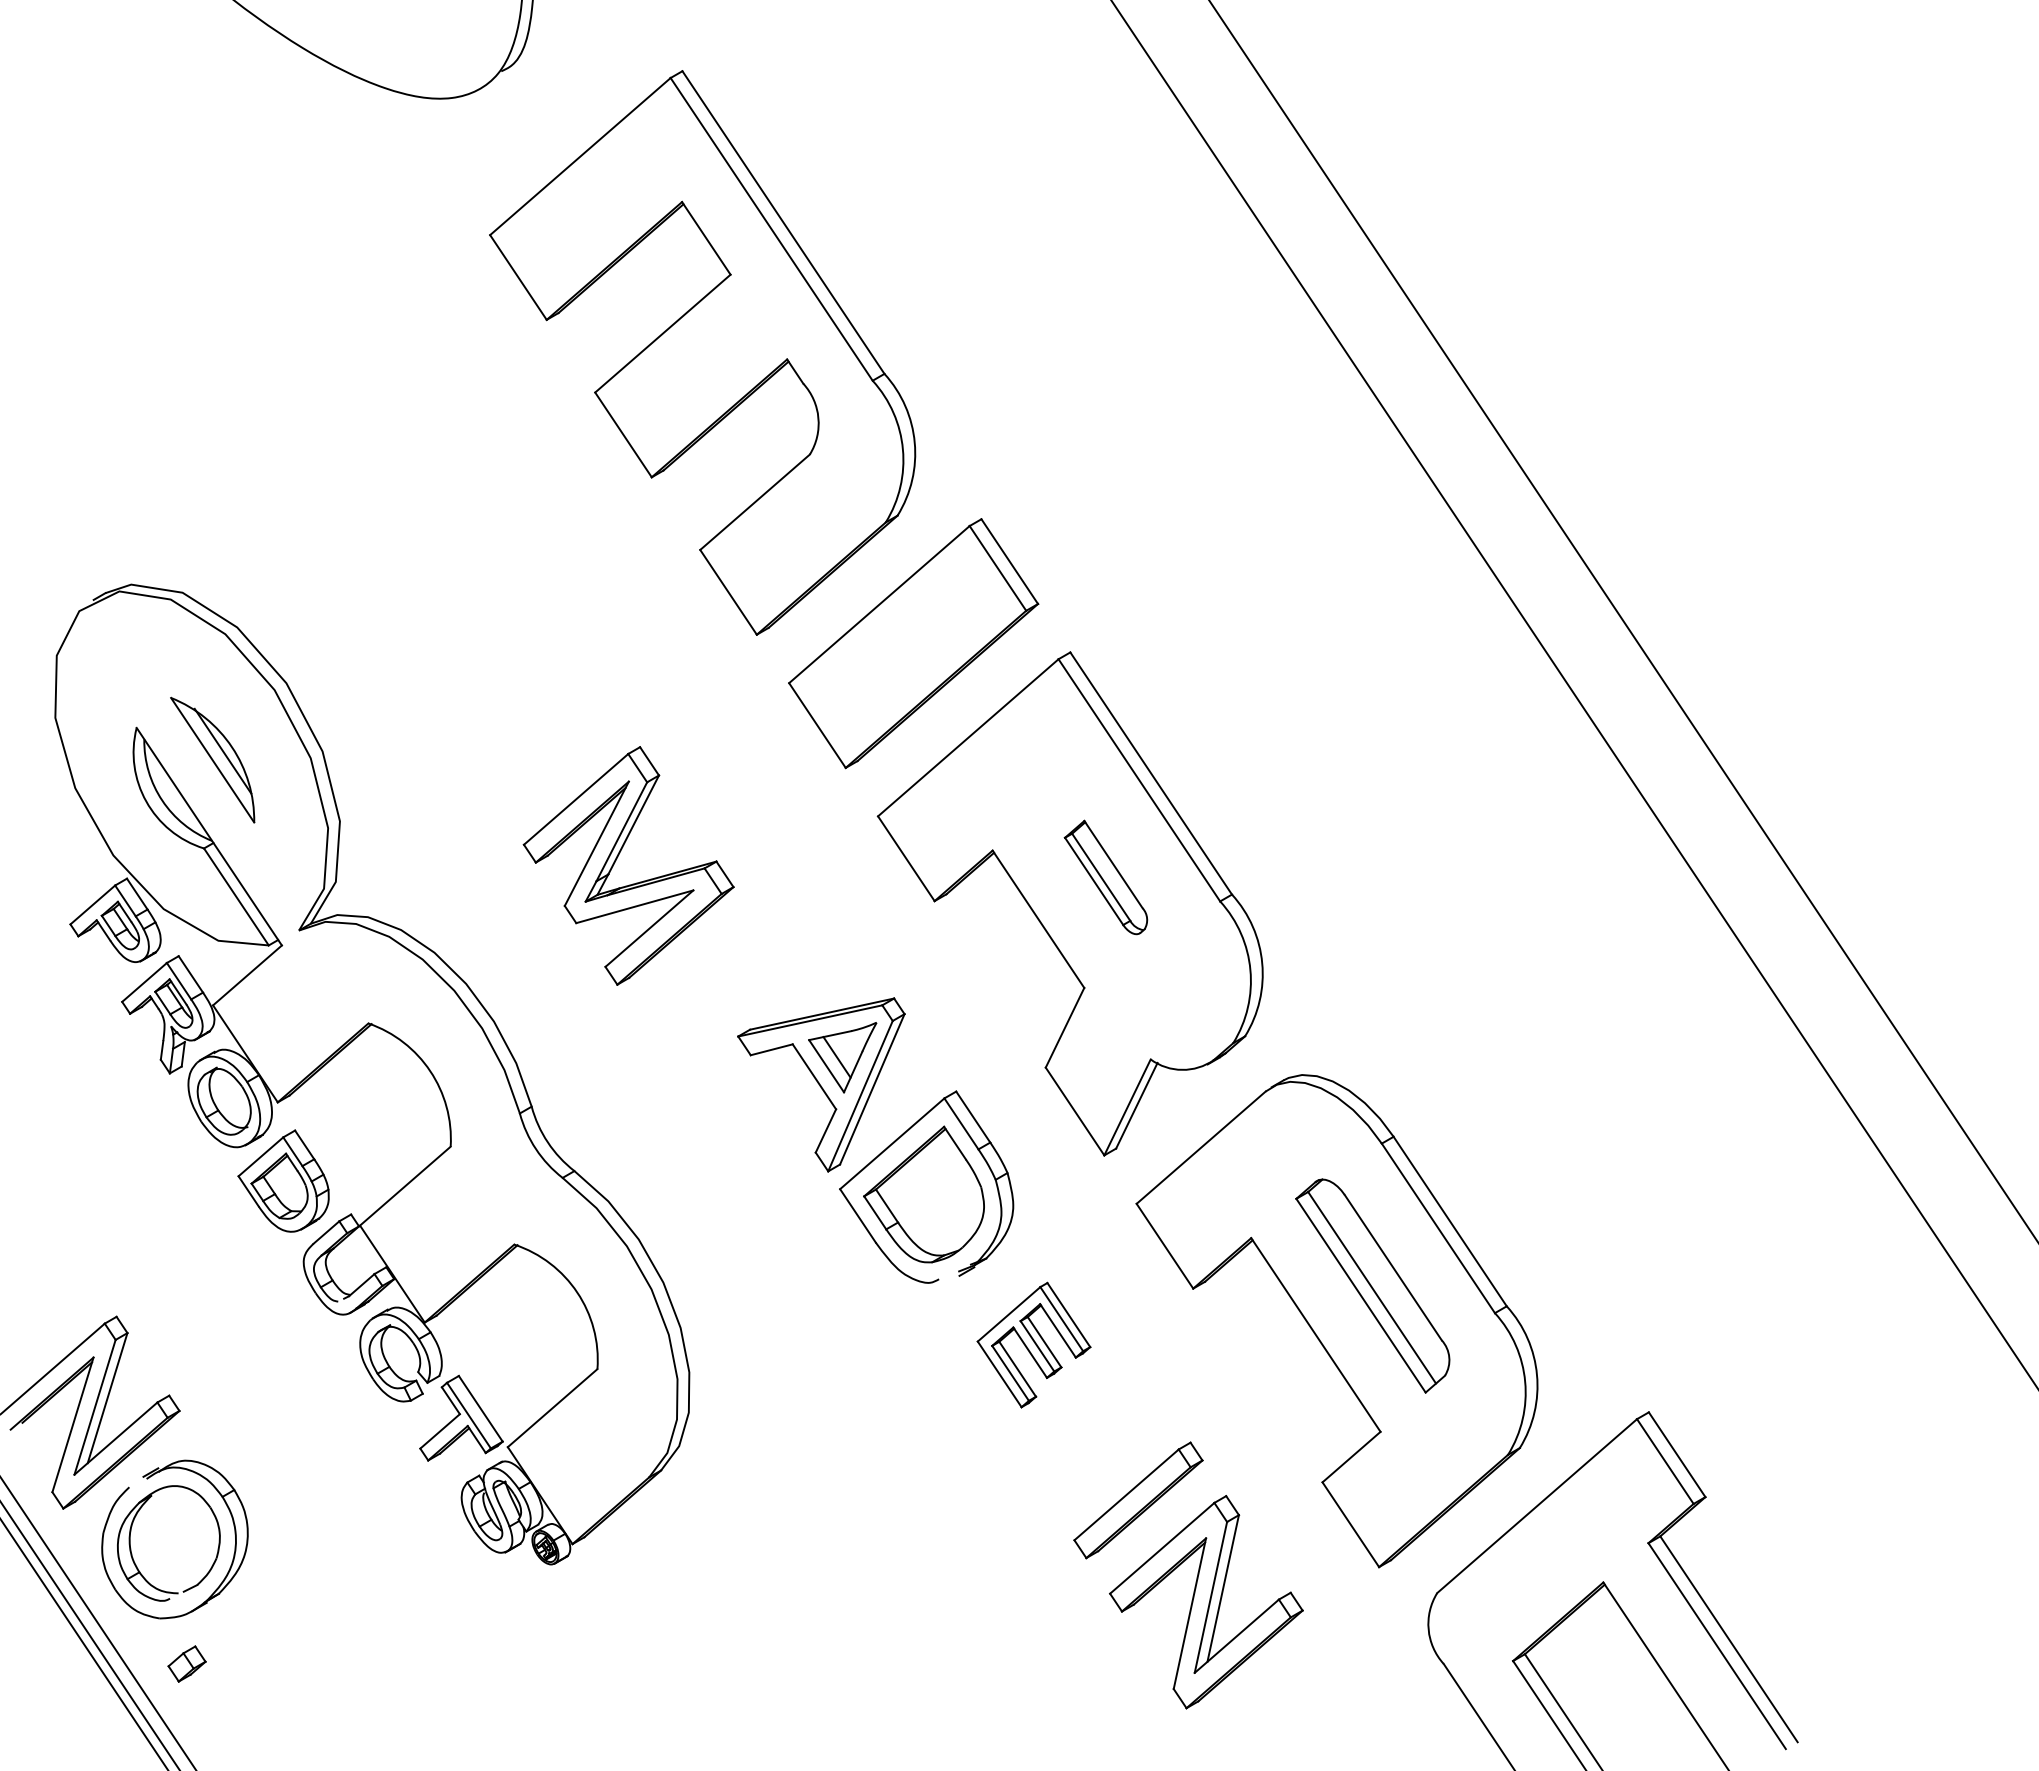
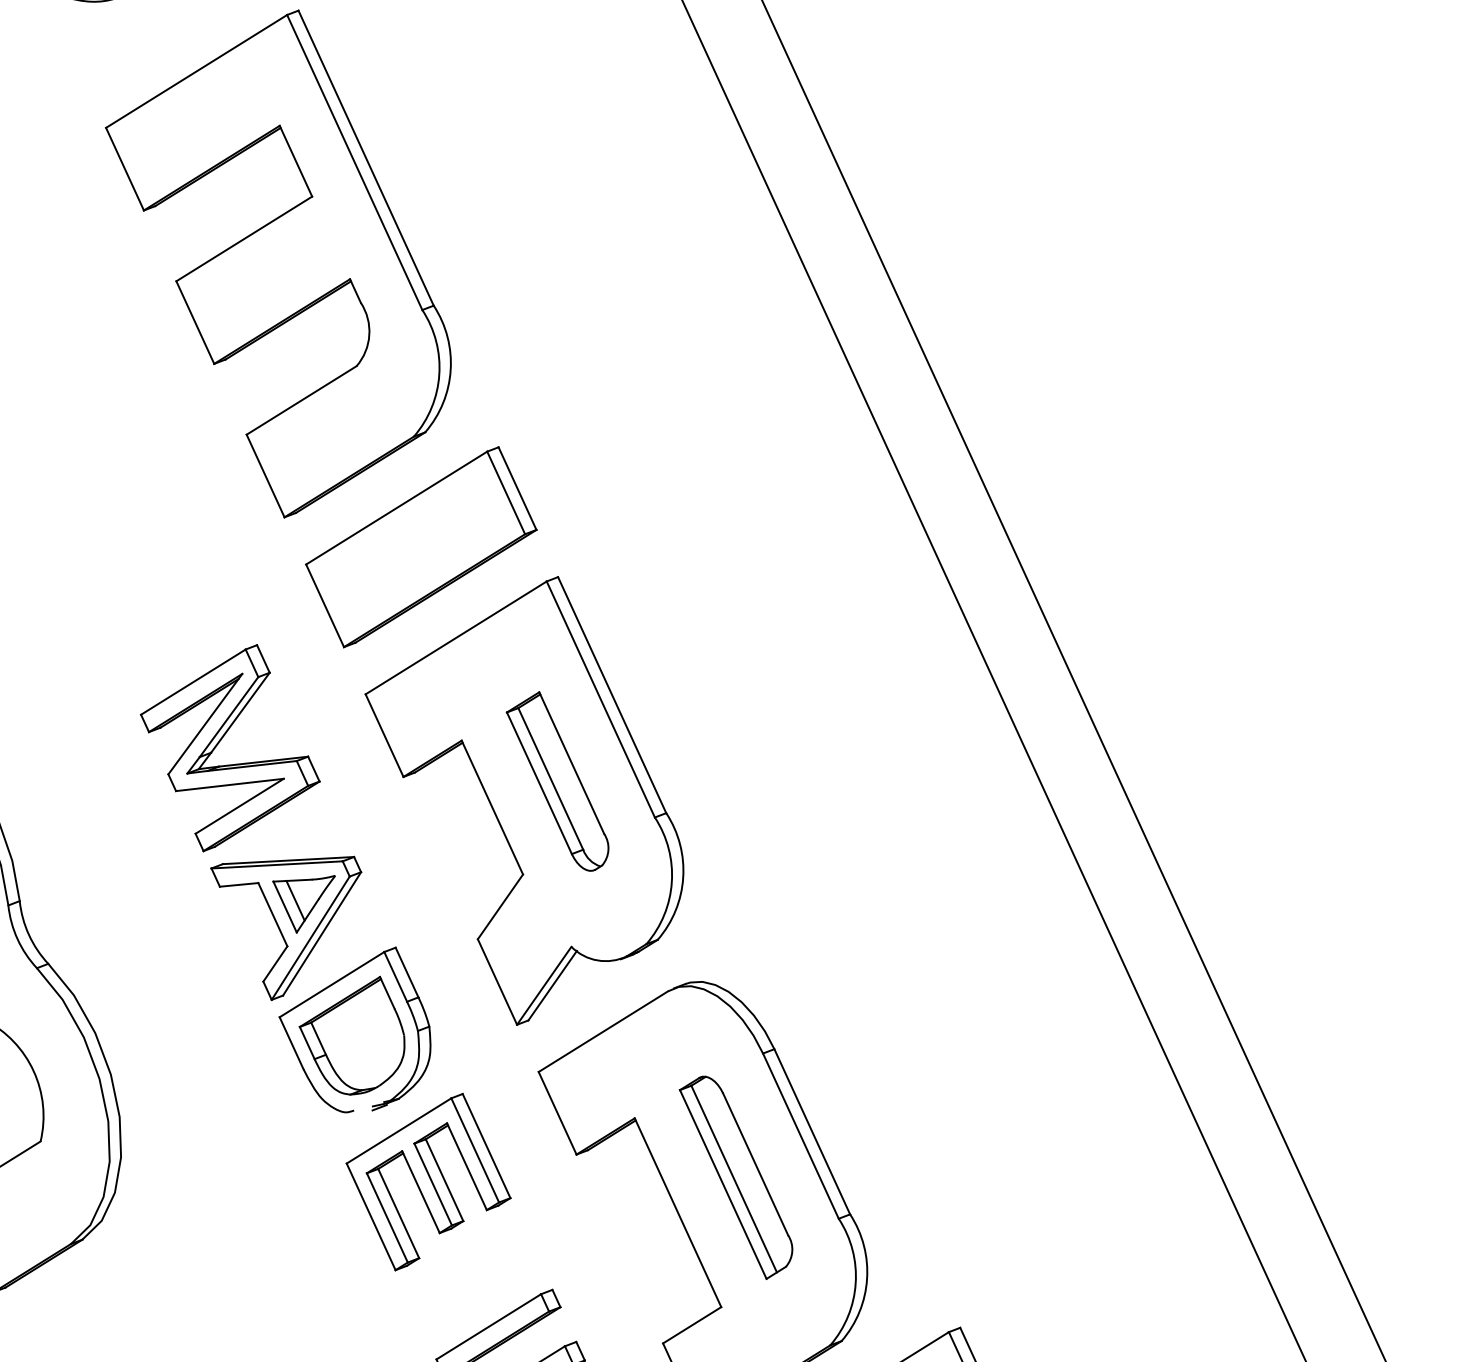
part: (616, 860) -> (220, 741), moved
part: (1105, 877) -> (557, 780), size x1.67
part: (1033, 1344) -> (428, 1181), size x1.67

